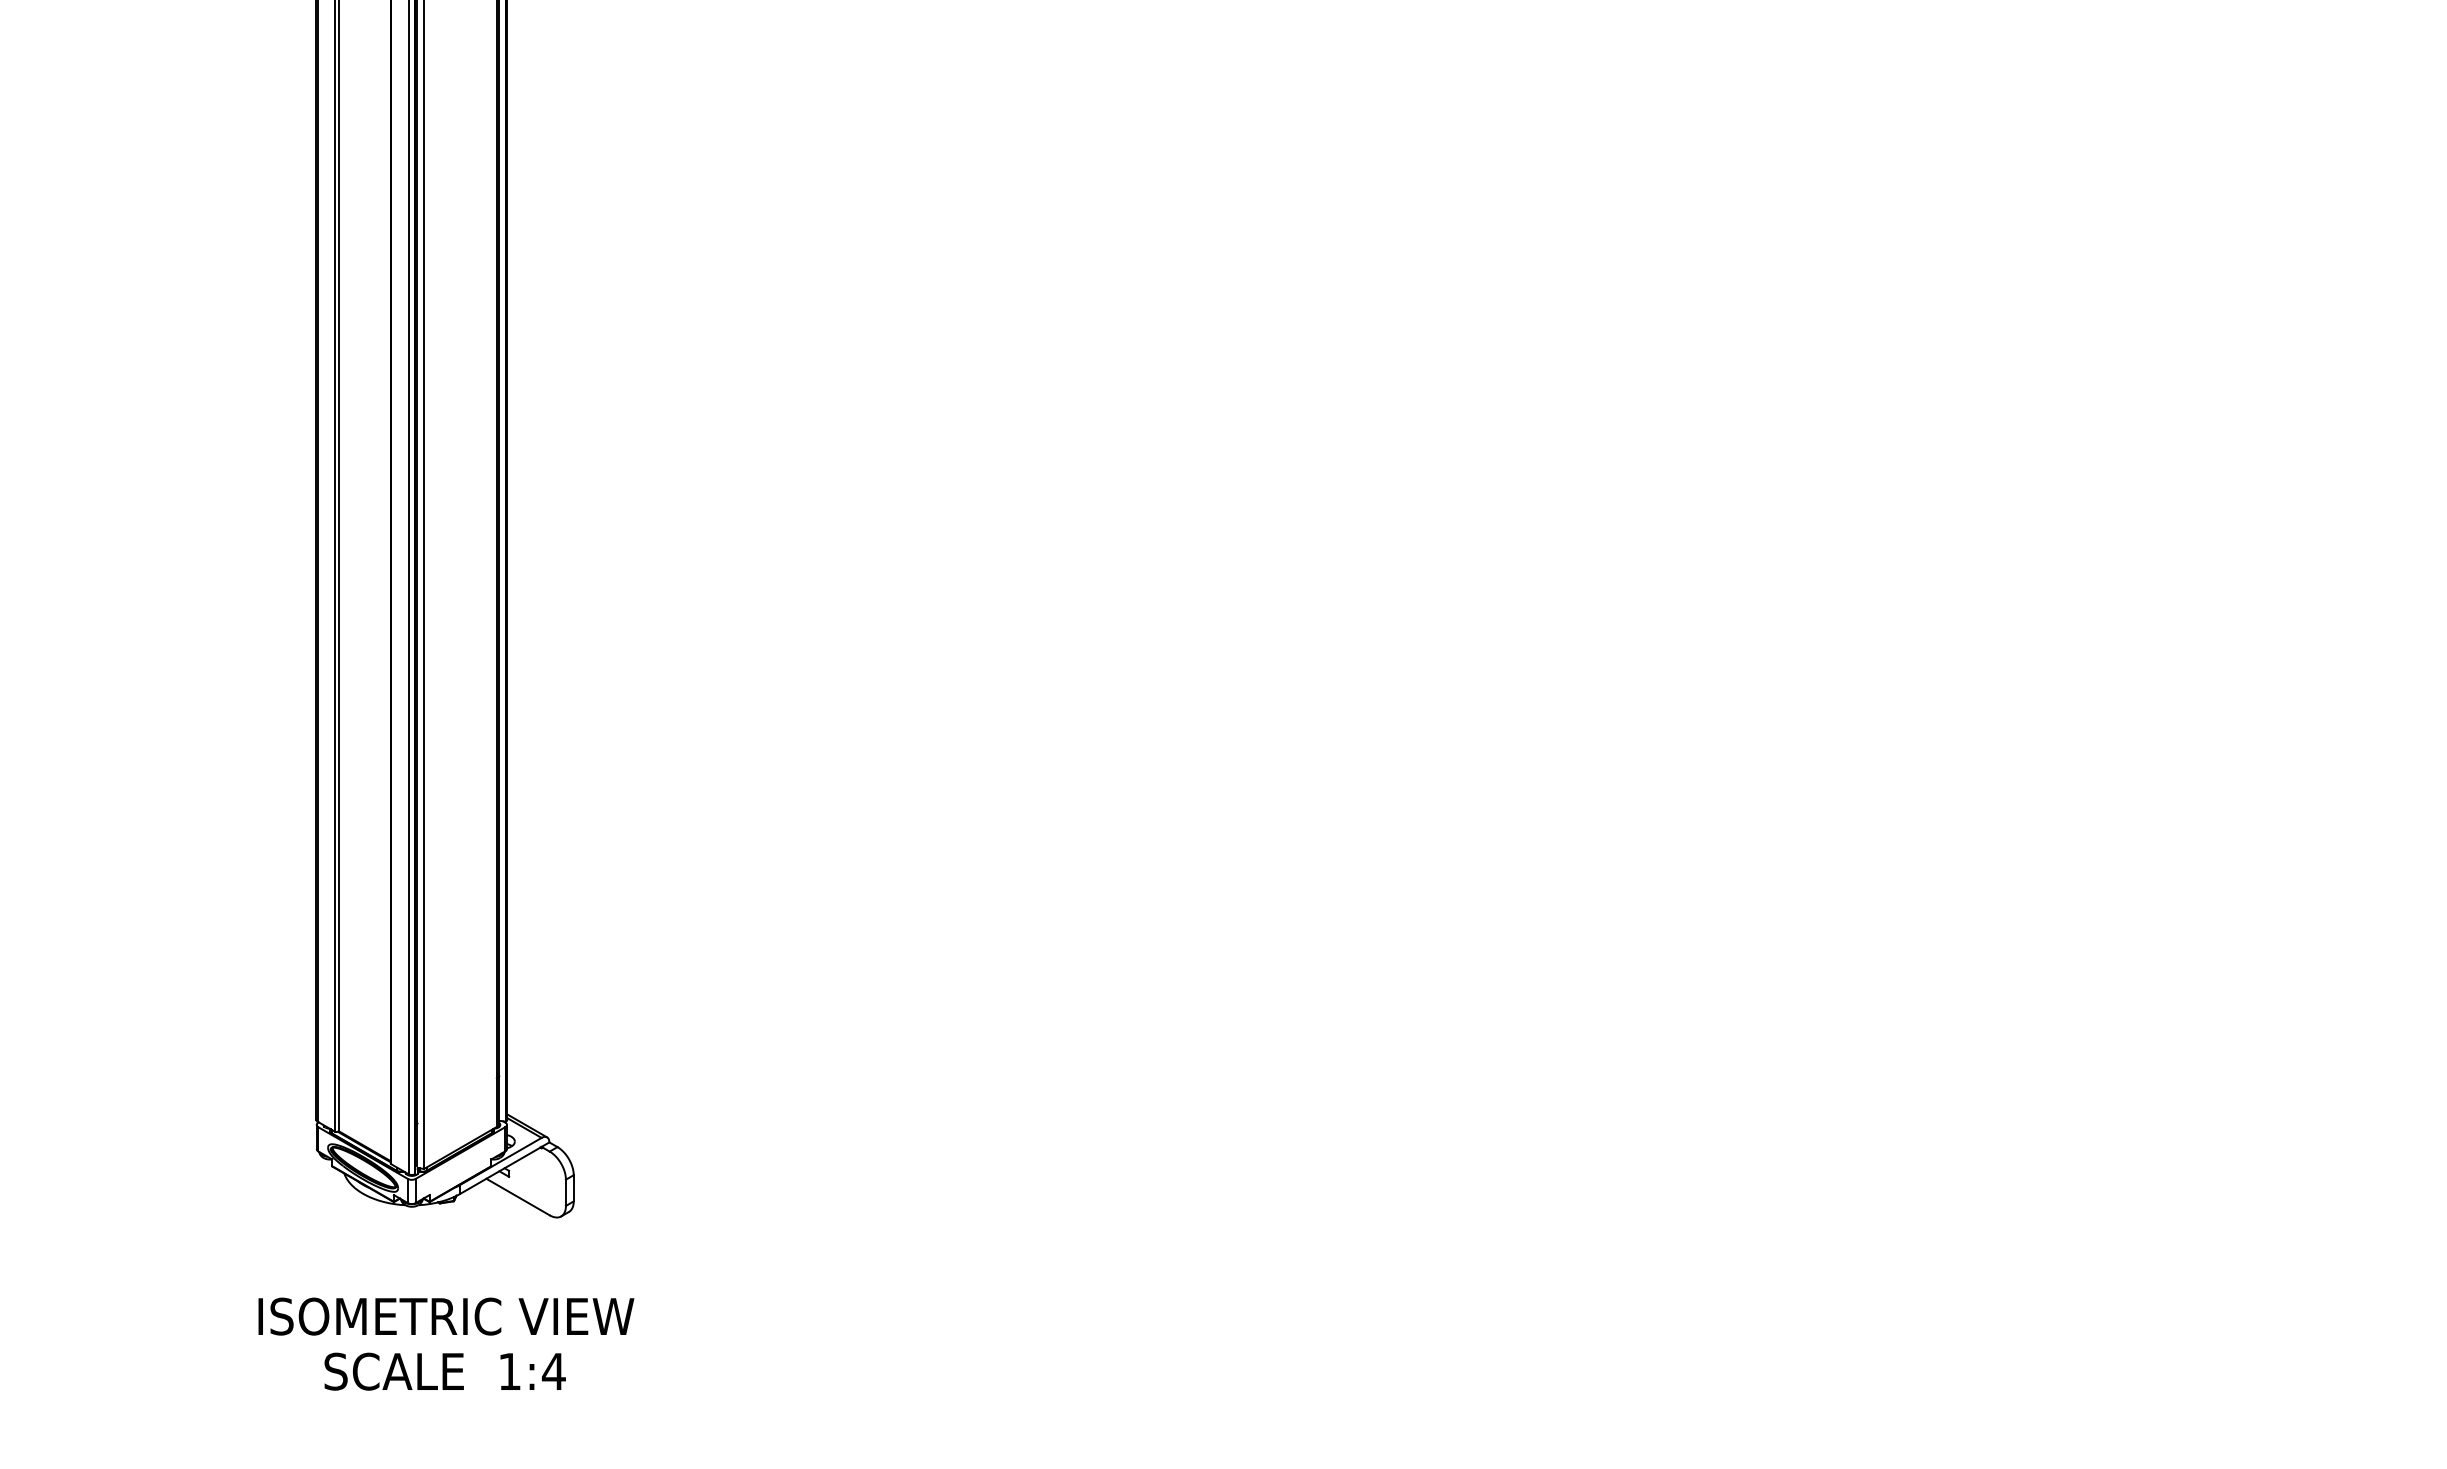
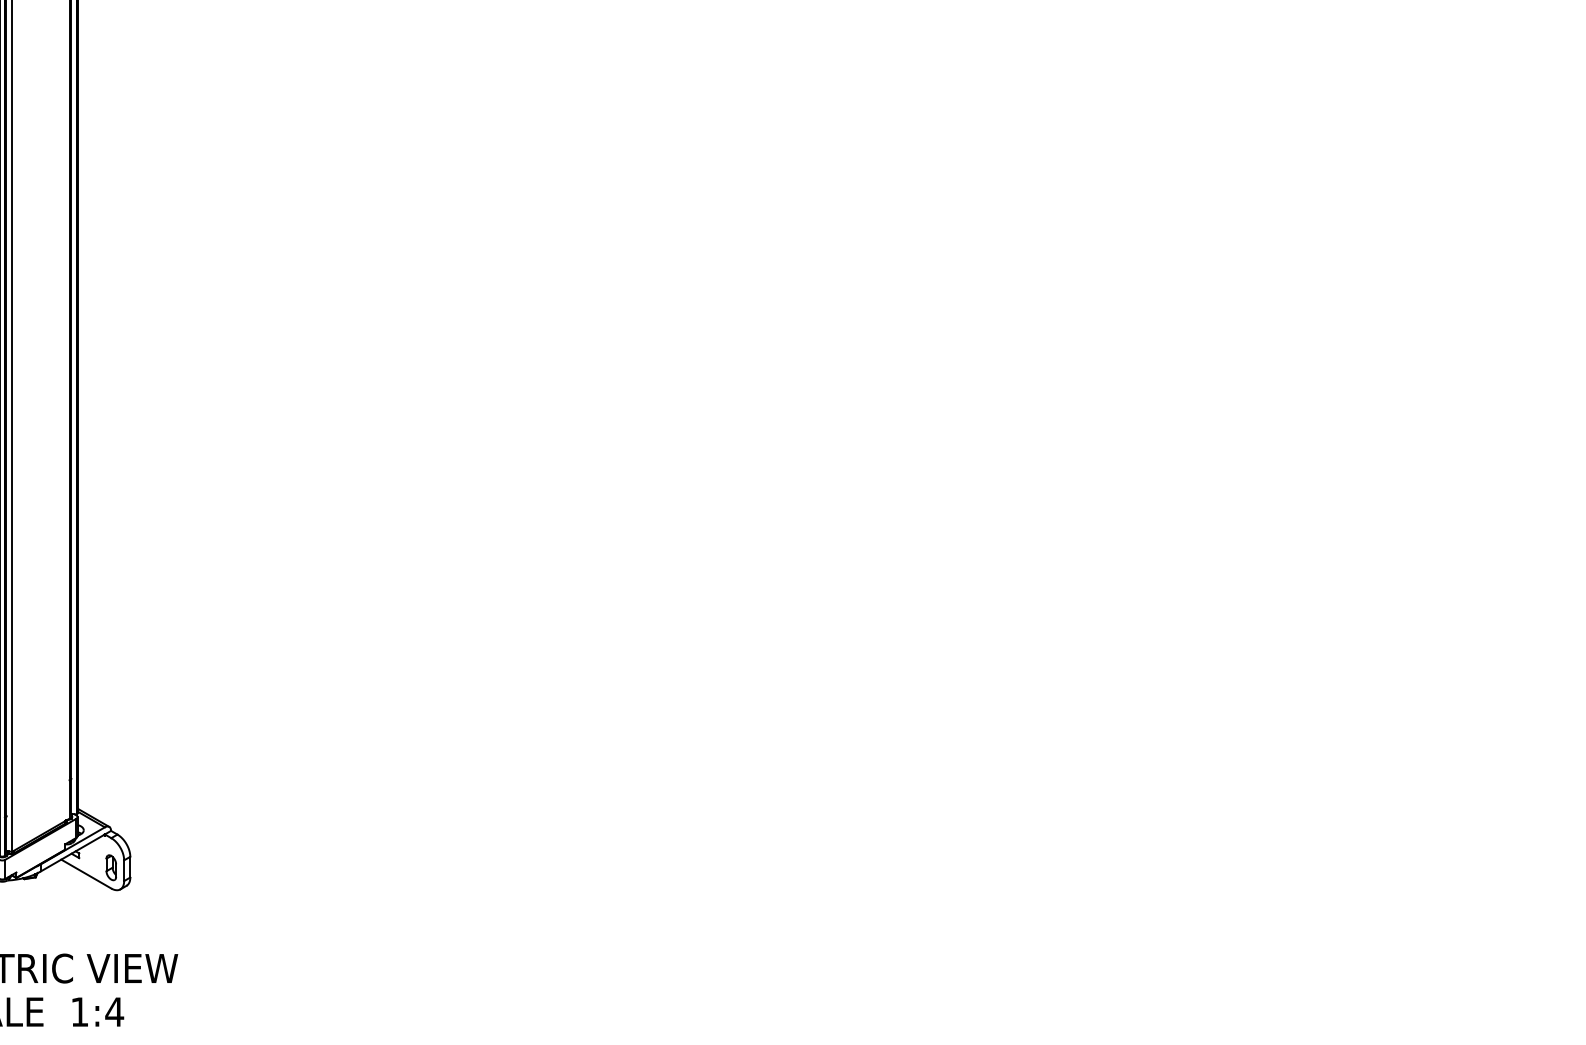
part: (549, 1188) -> (111, 867), added

